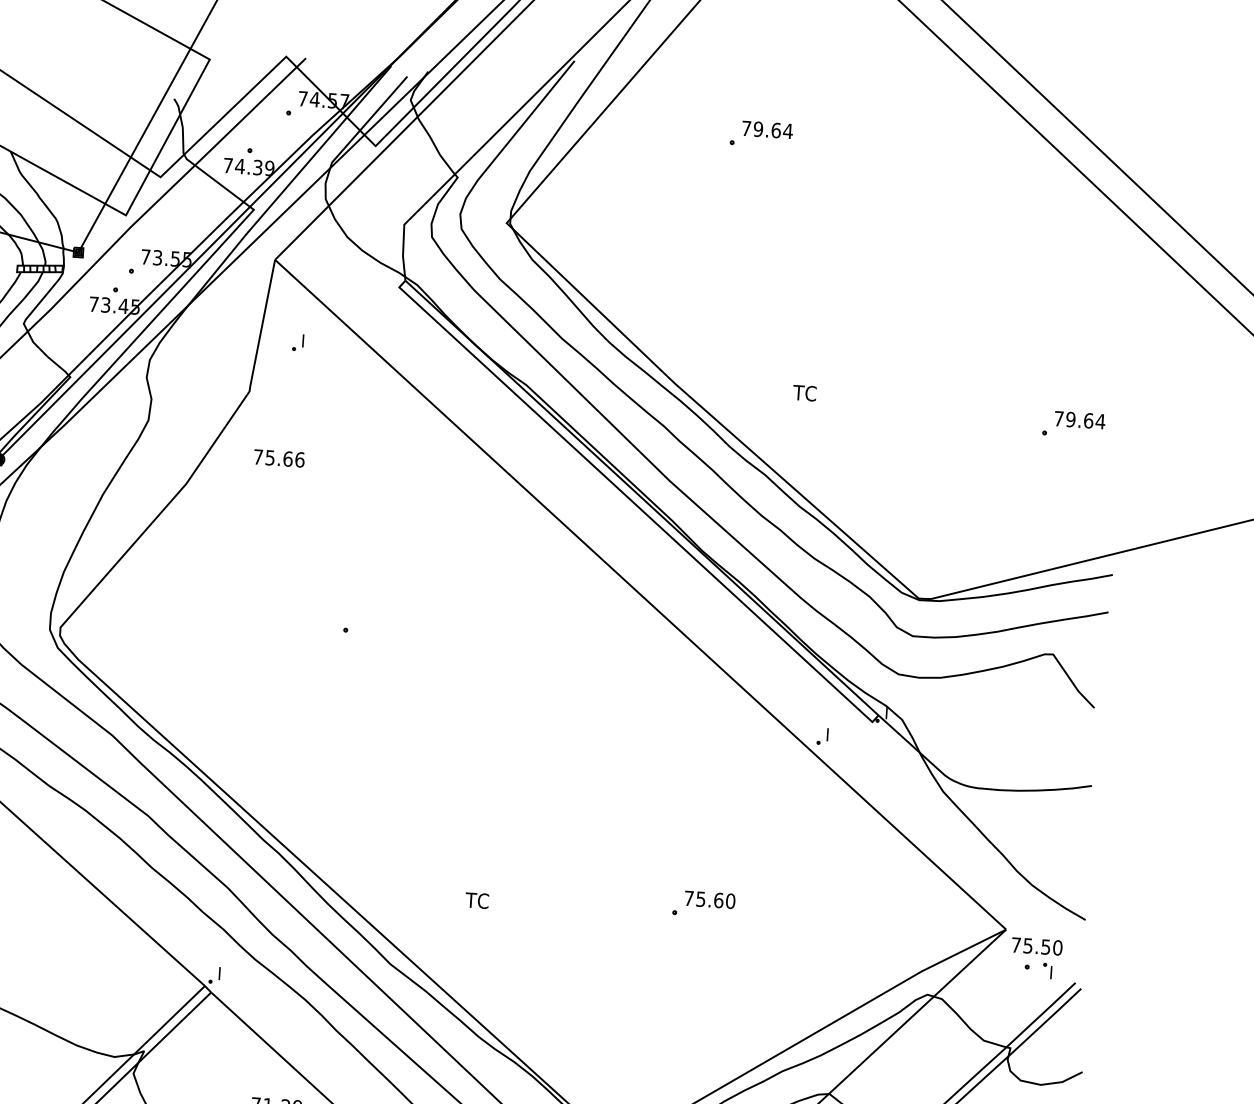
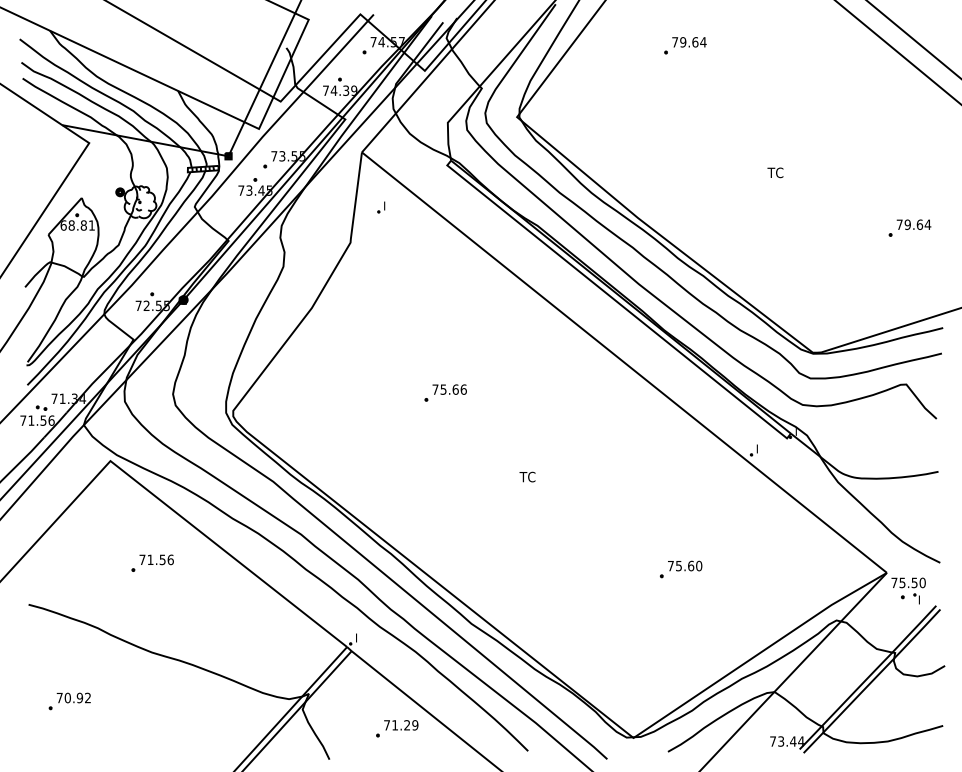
text: (804, 392) -> (775, 172), moved
text: (278, 458) -> (449, 389), moved
text: (477, 899) -> (527, 476), moved

